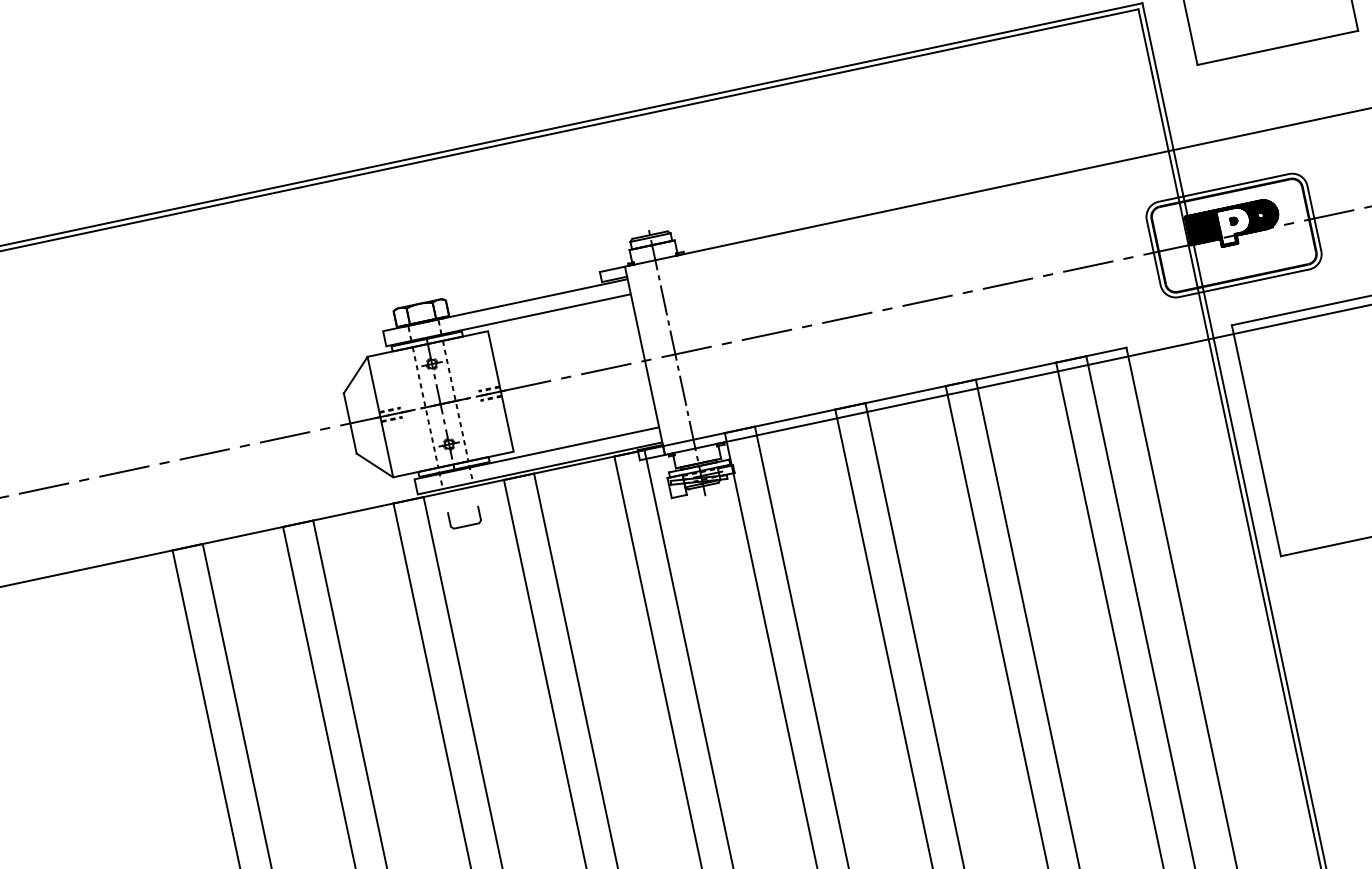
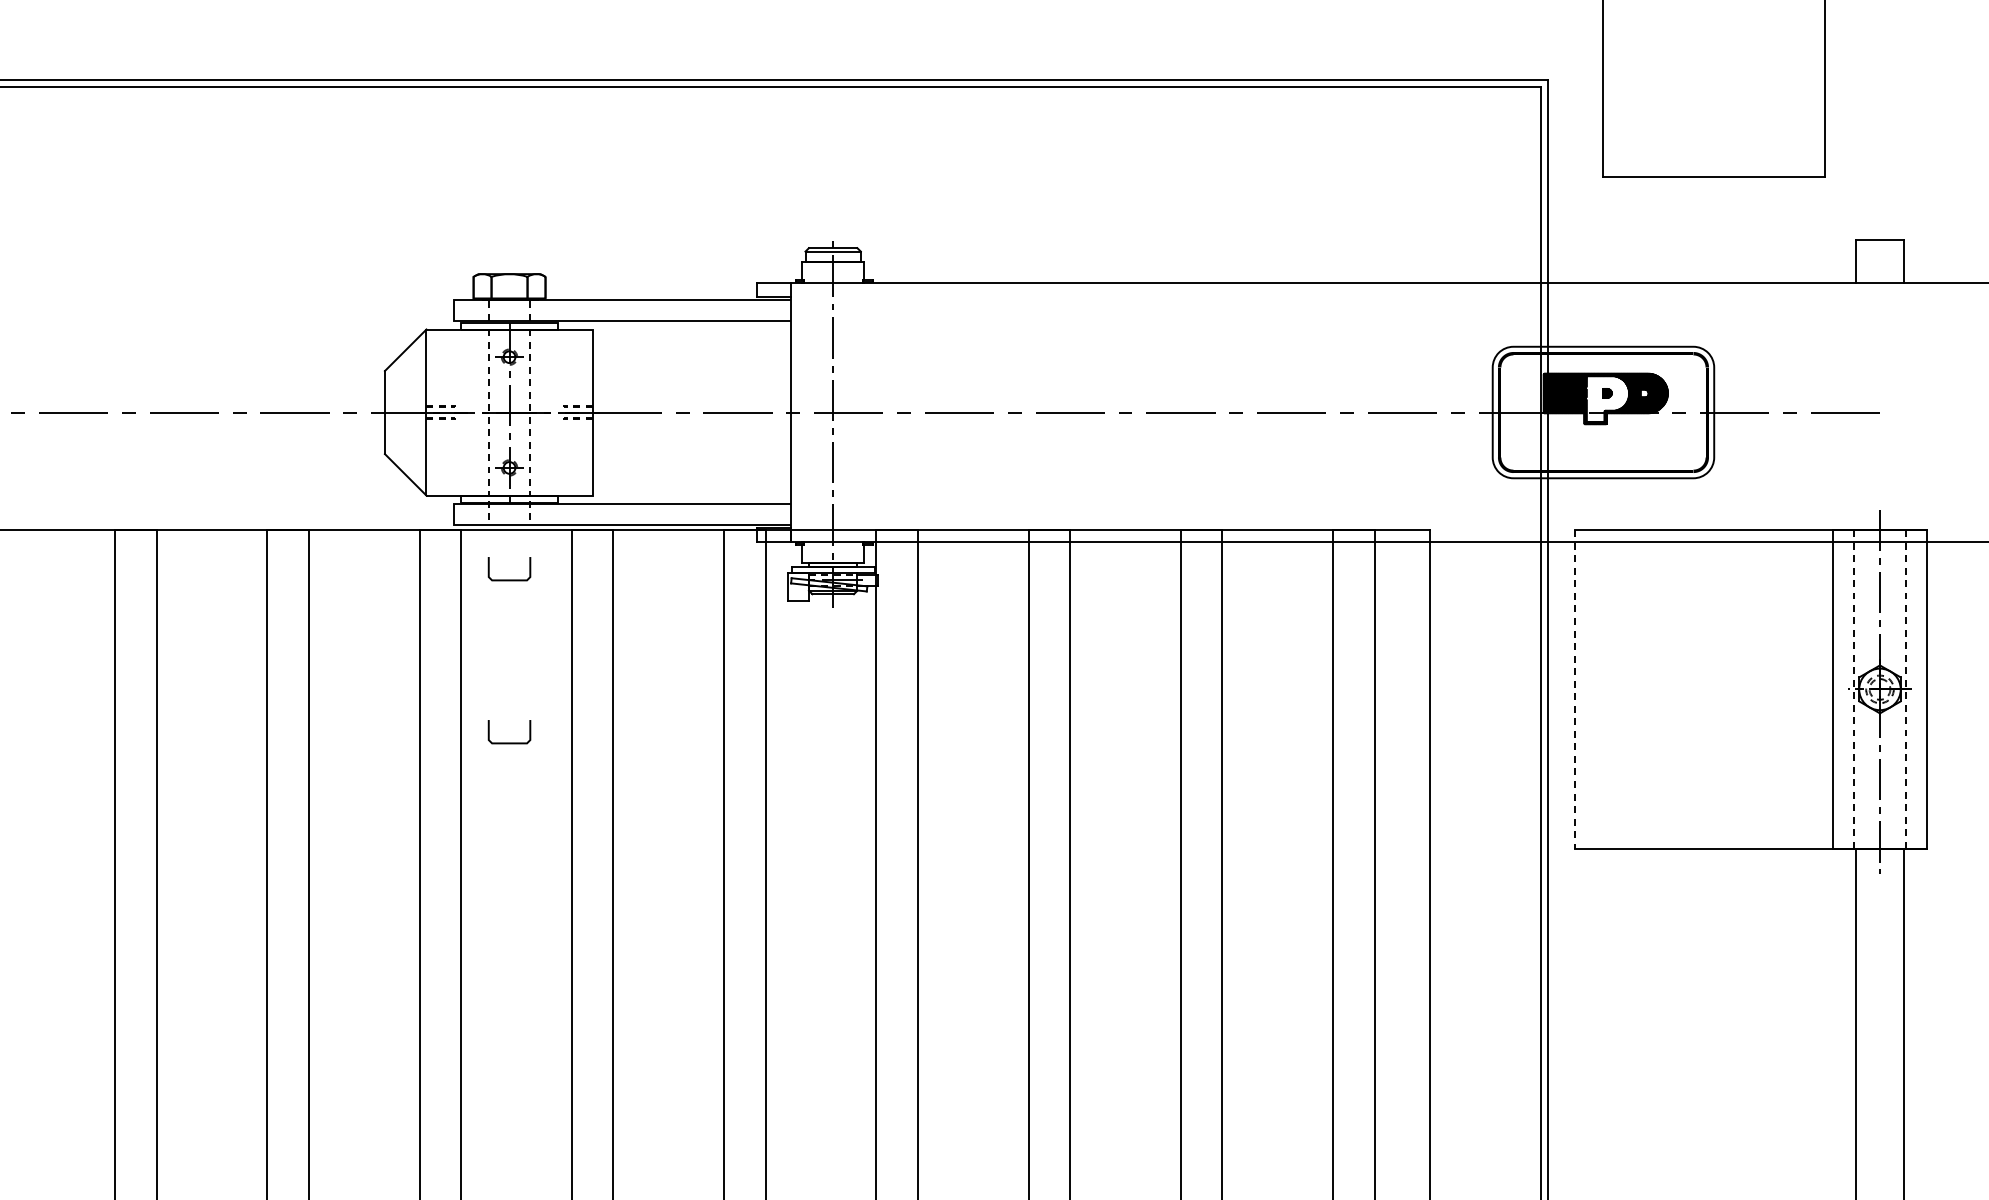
line: (1256, 440) -> (1575, 689), solid -> dashed
curve: (491, 643) -> (509, 742), added

